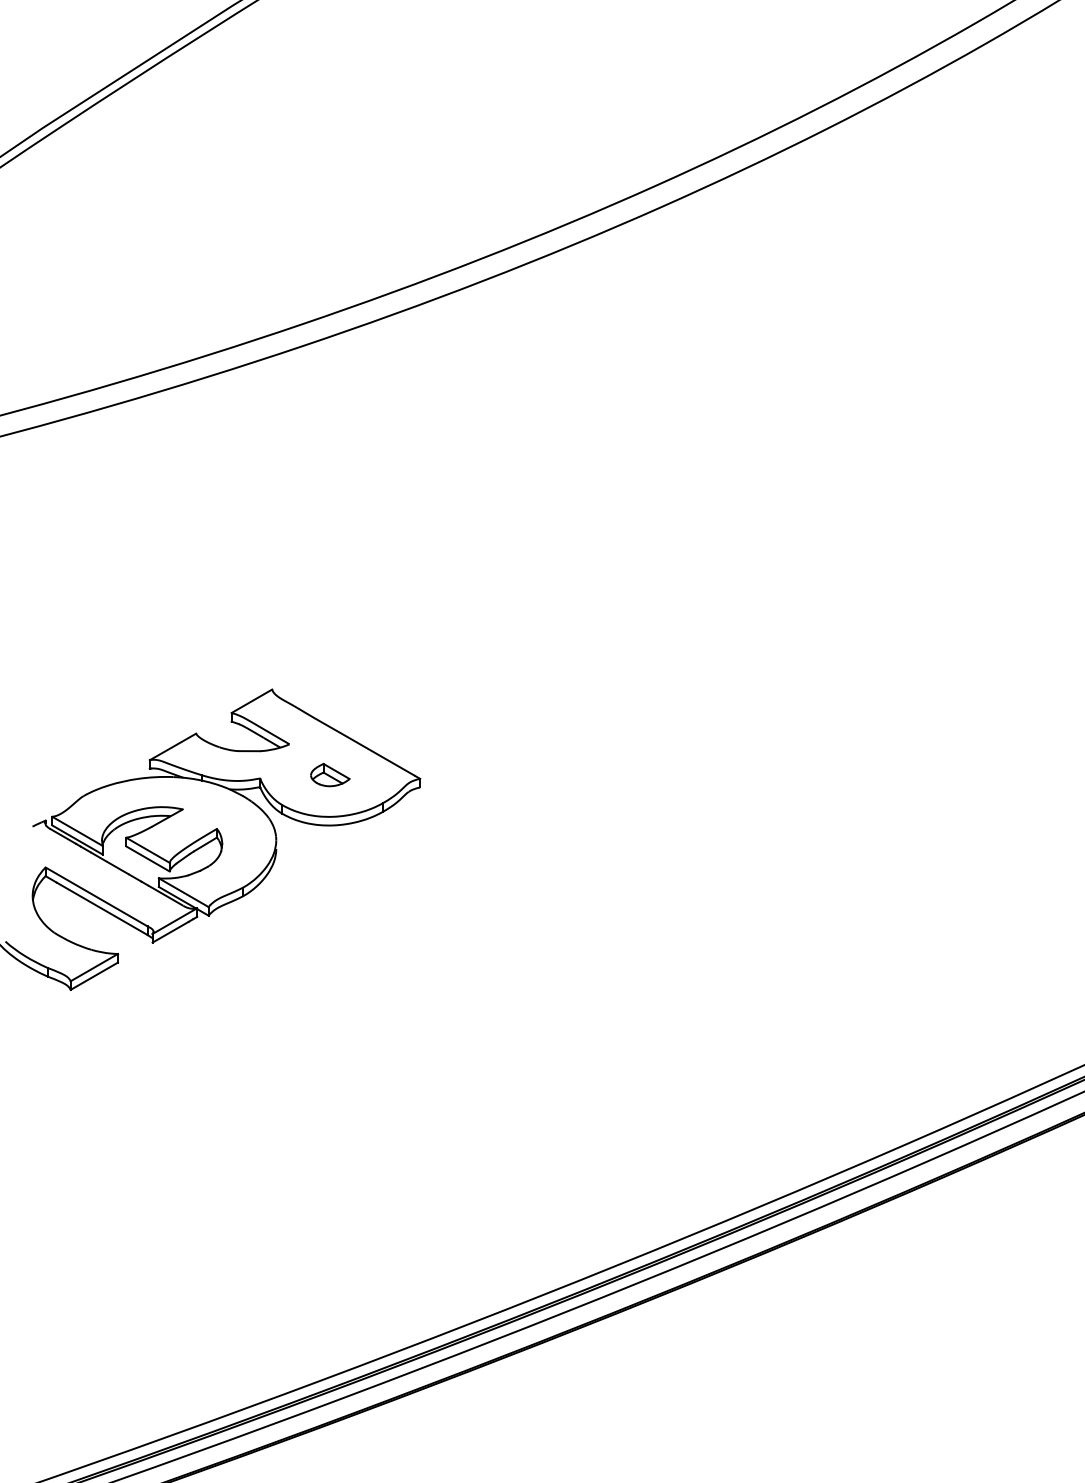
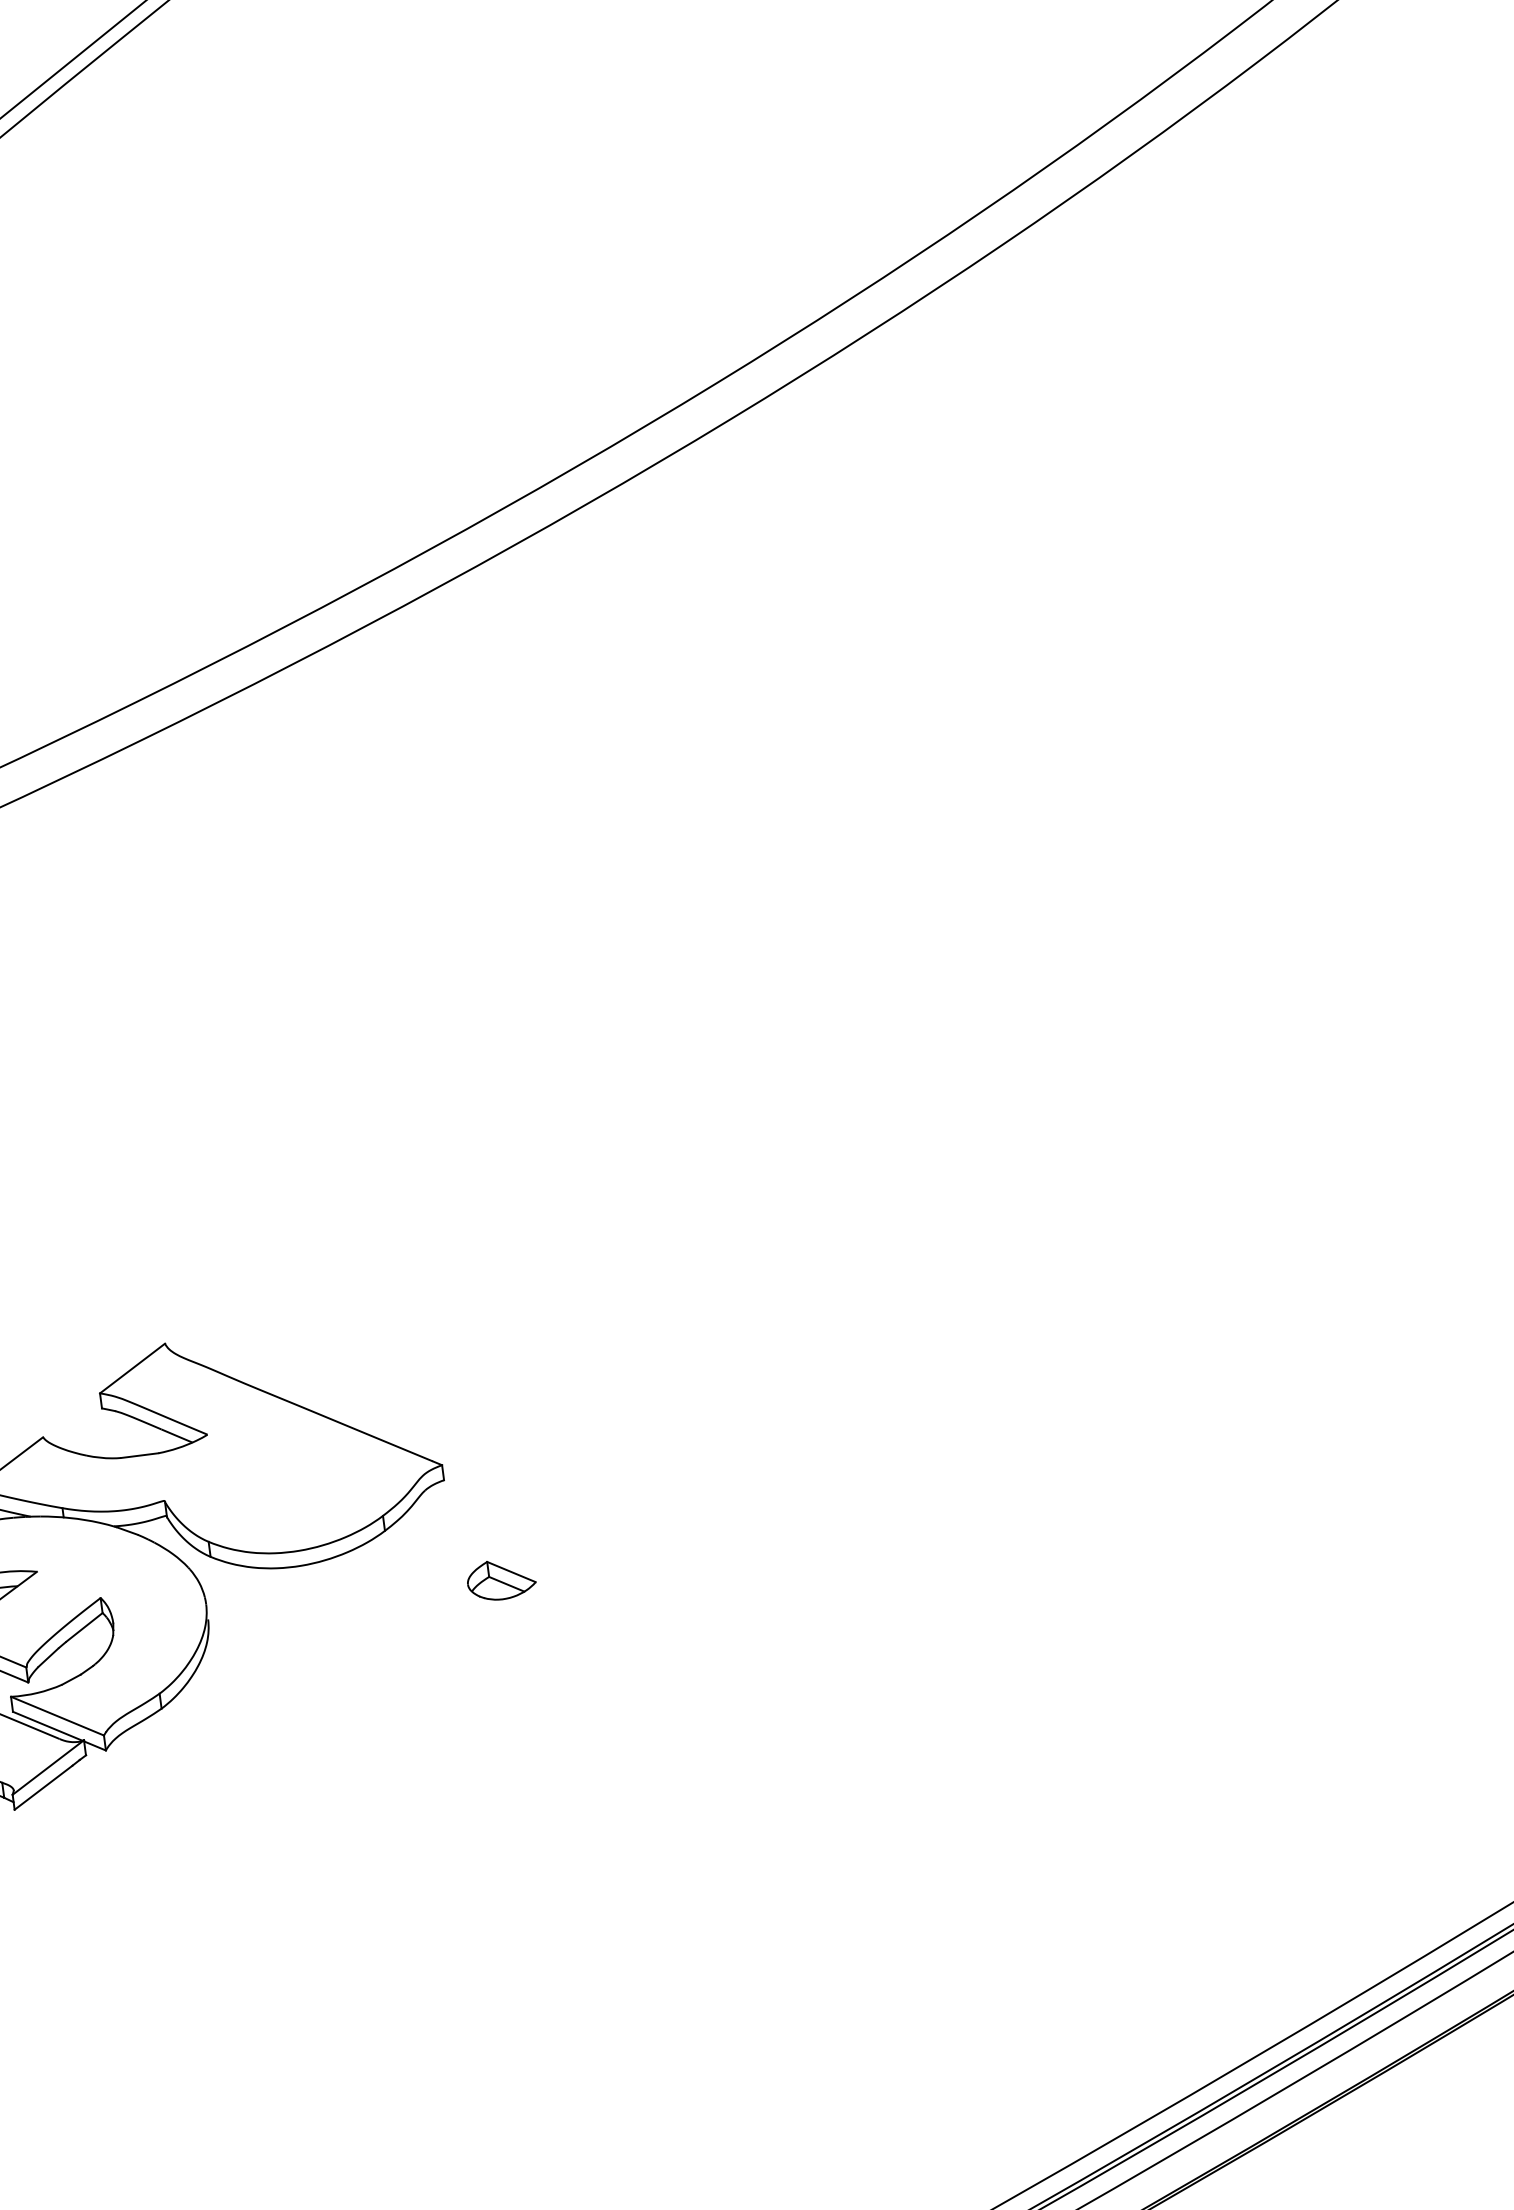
part: (330, 774) -> (501, 1578), moved

